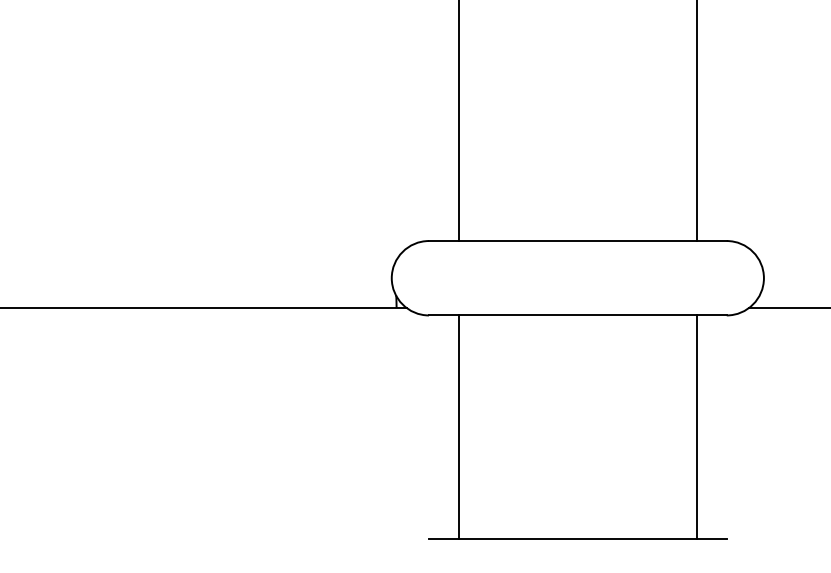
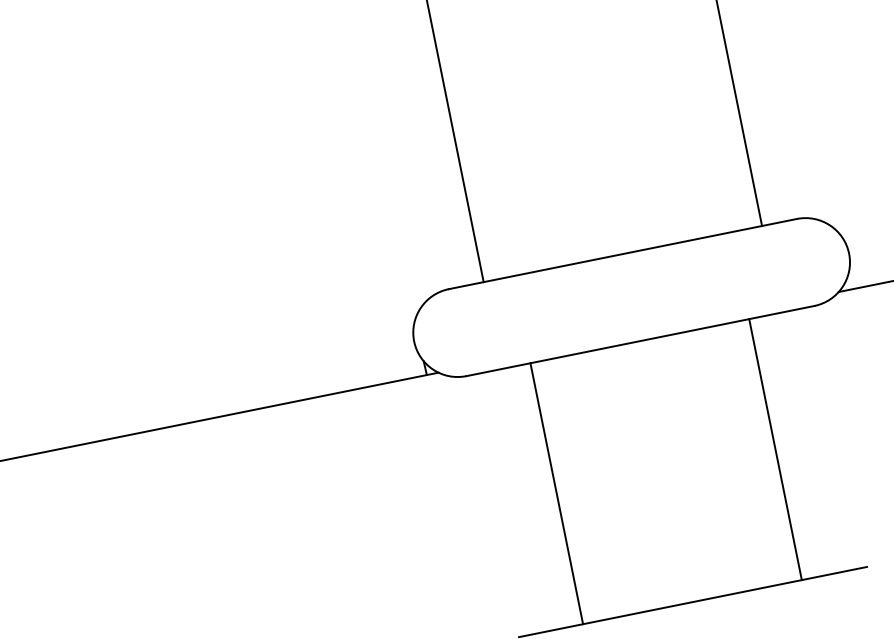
line: (458, 426) -> (556, 493), moved
line: (696, 426) -> (774, 449), moved

